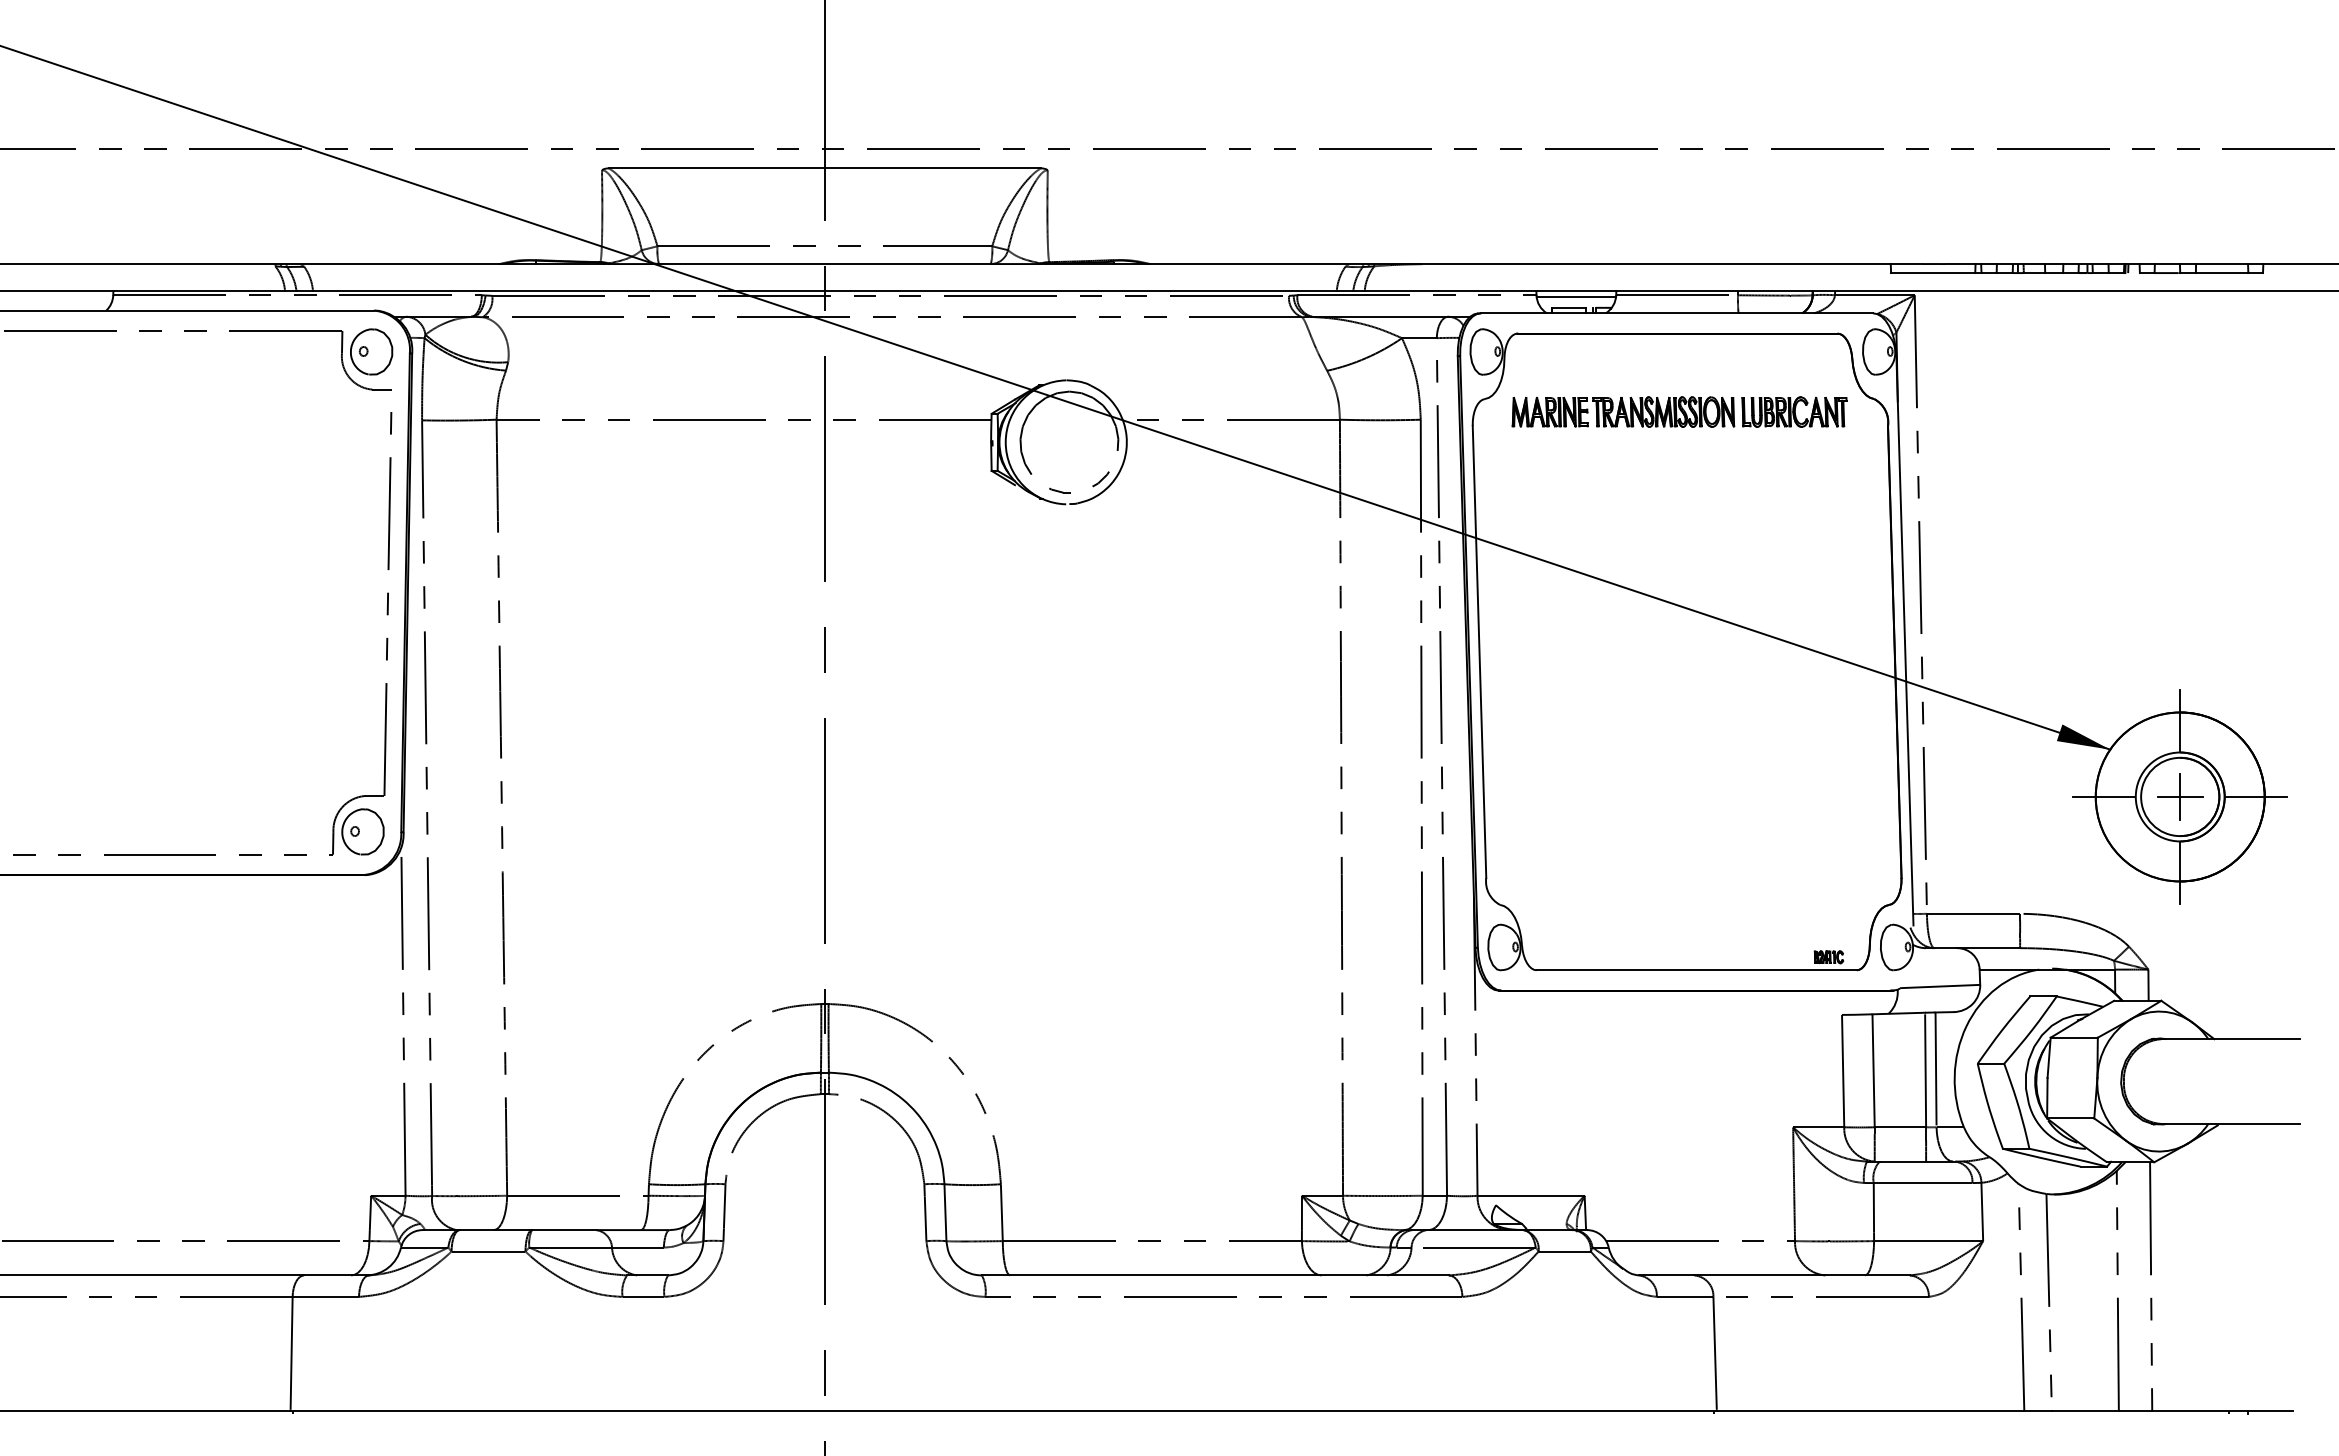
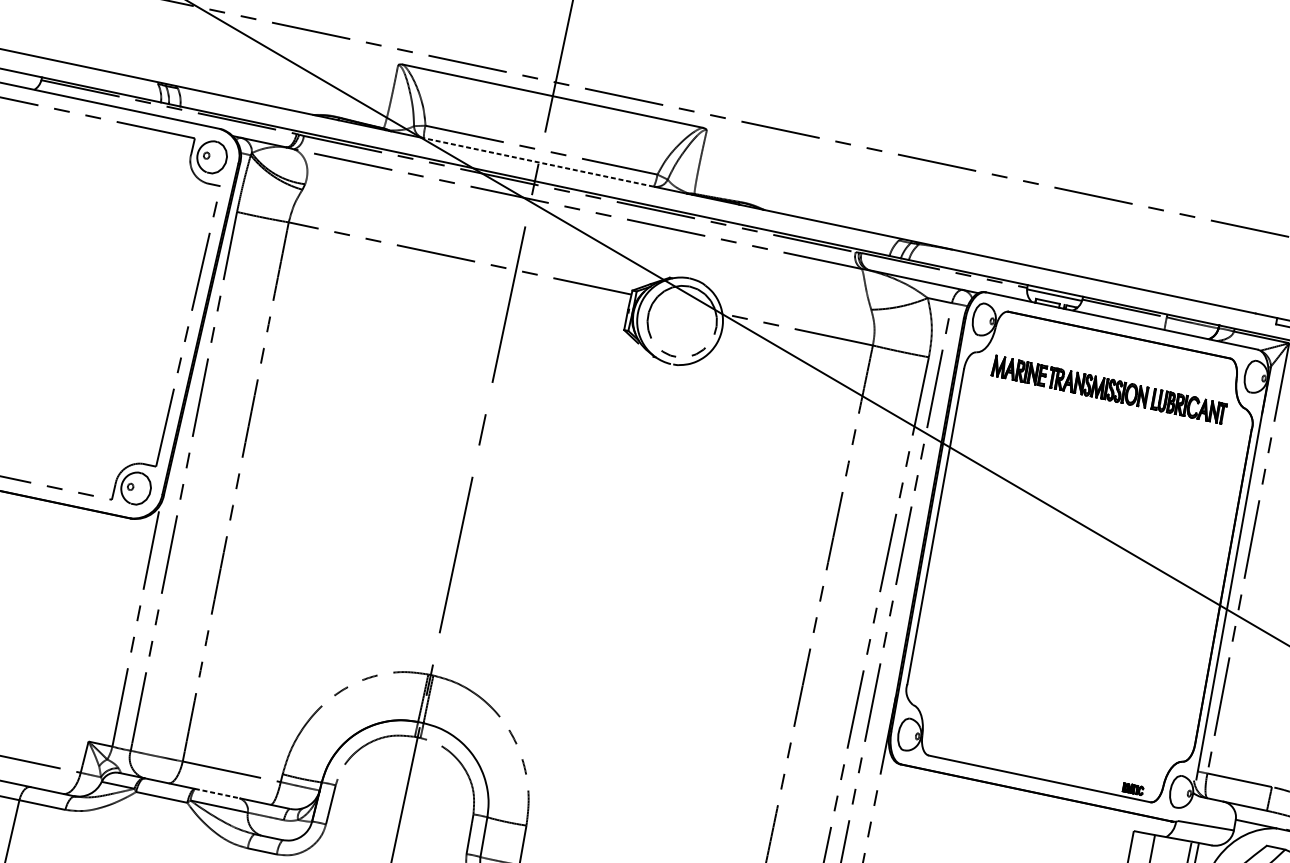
line: (824, 264) -> (538, 162), solid -> dashed
line: (564, 1230) -> (217, 793), solid -> dashed

